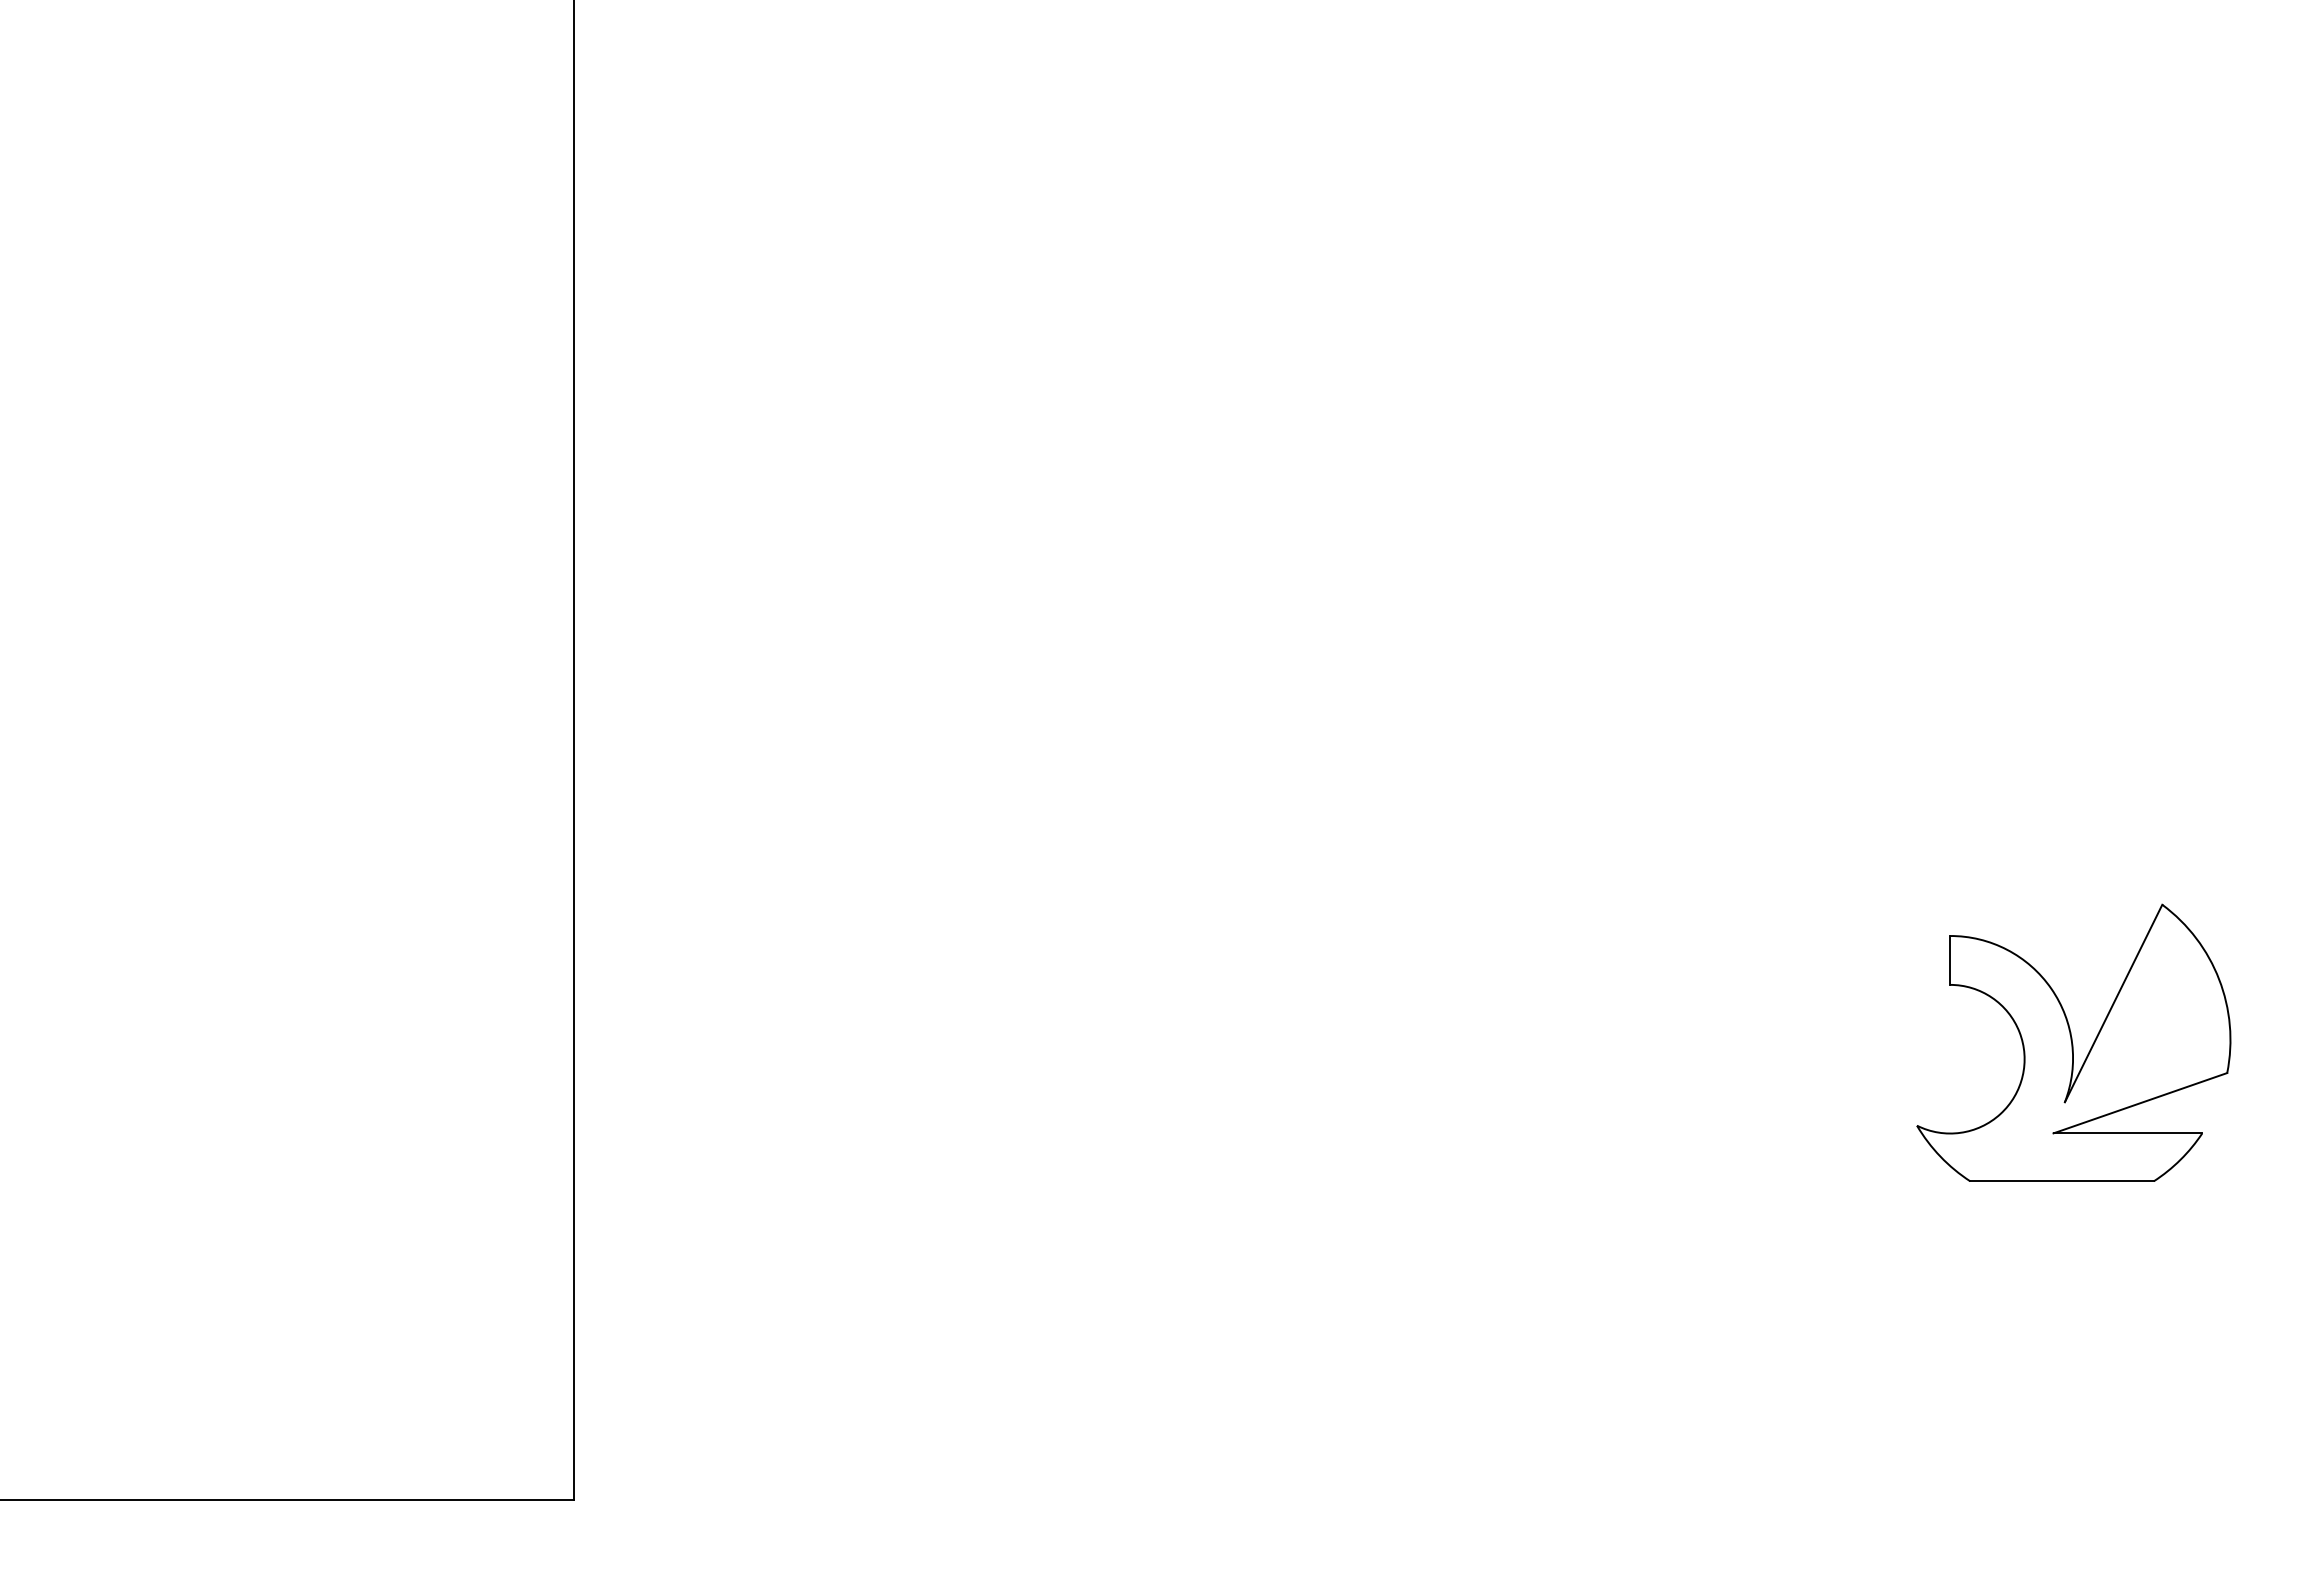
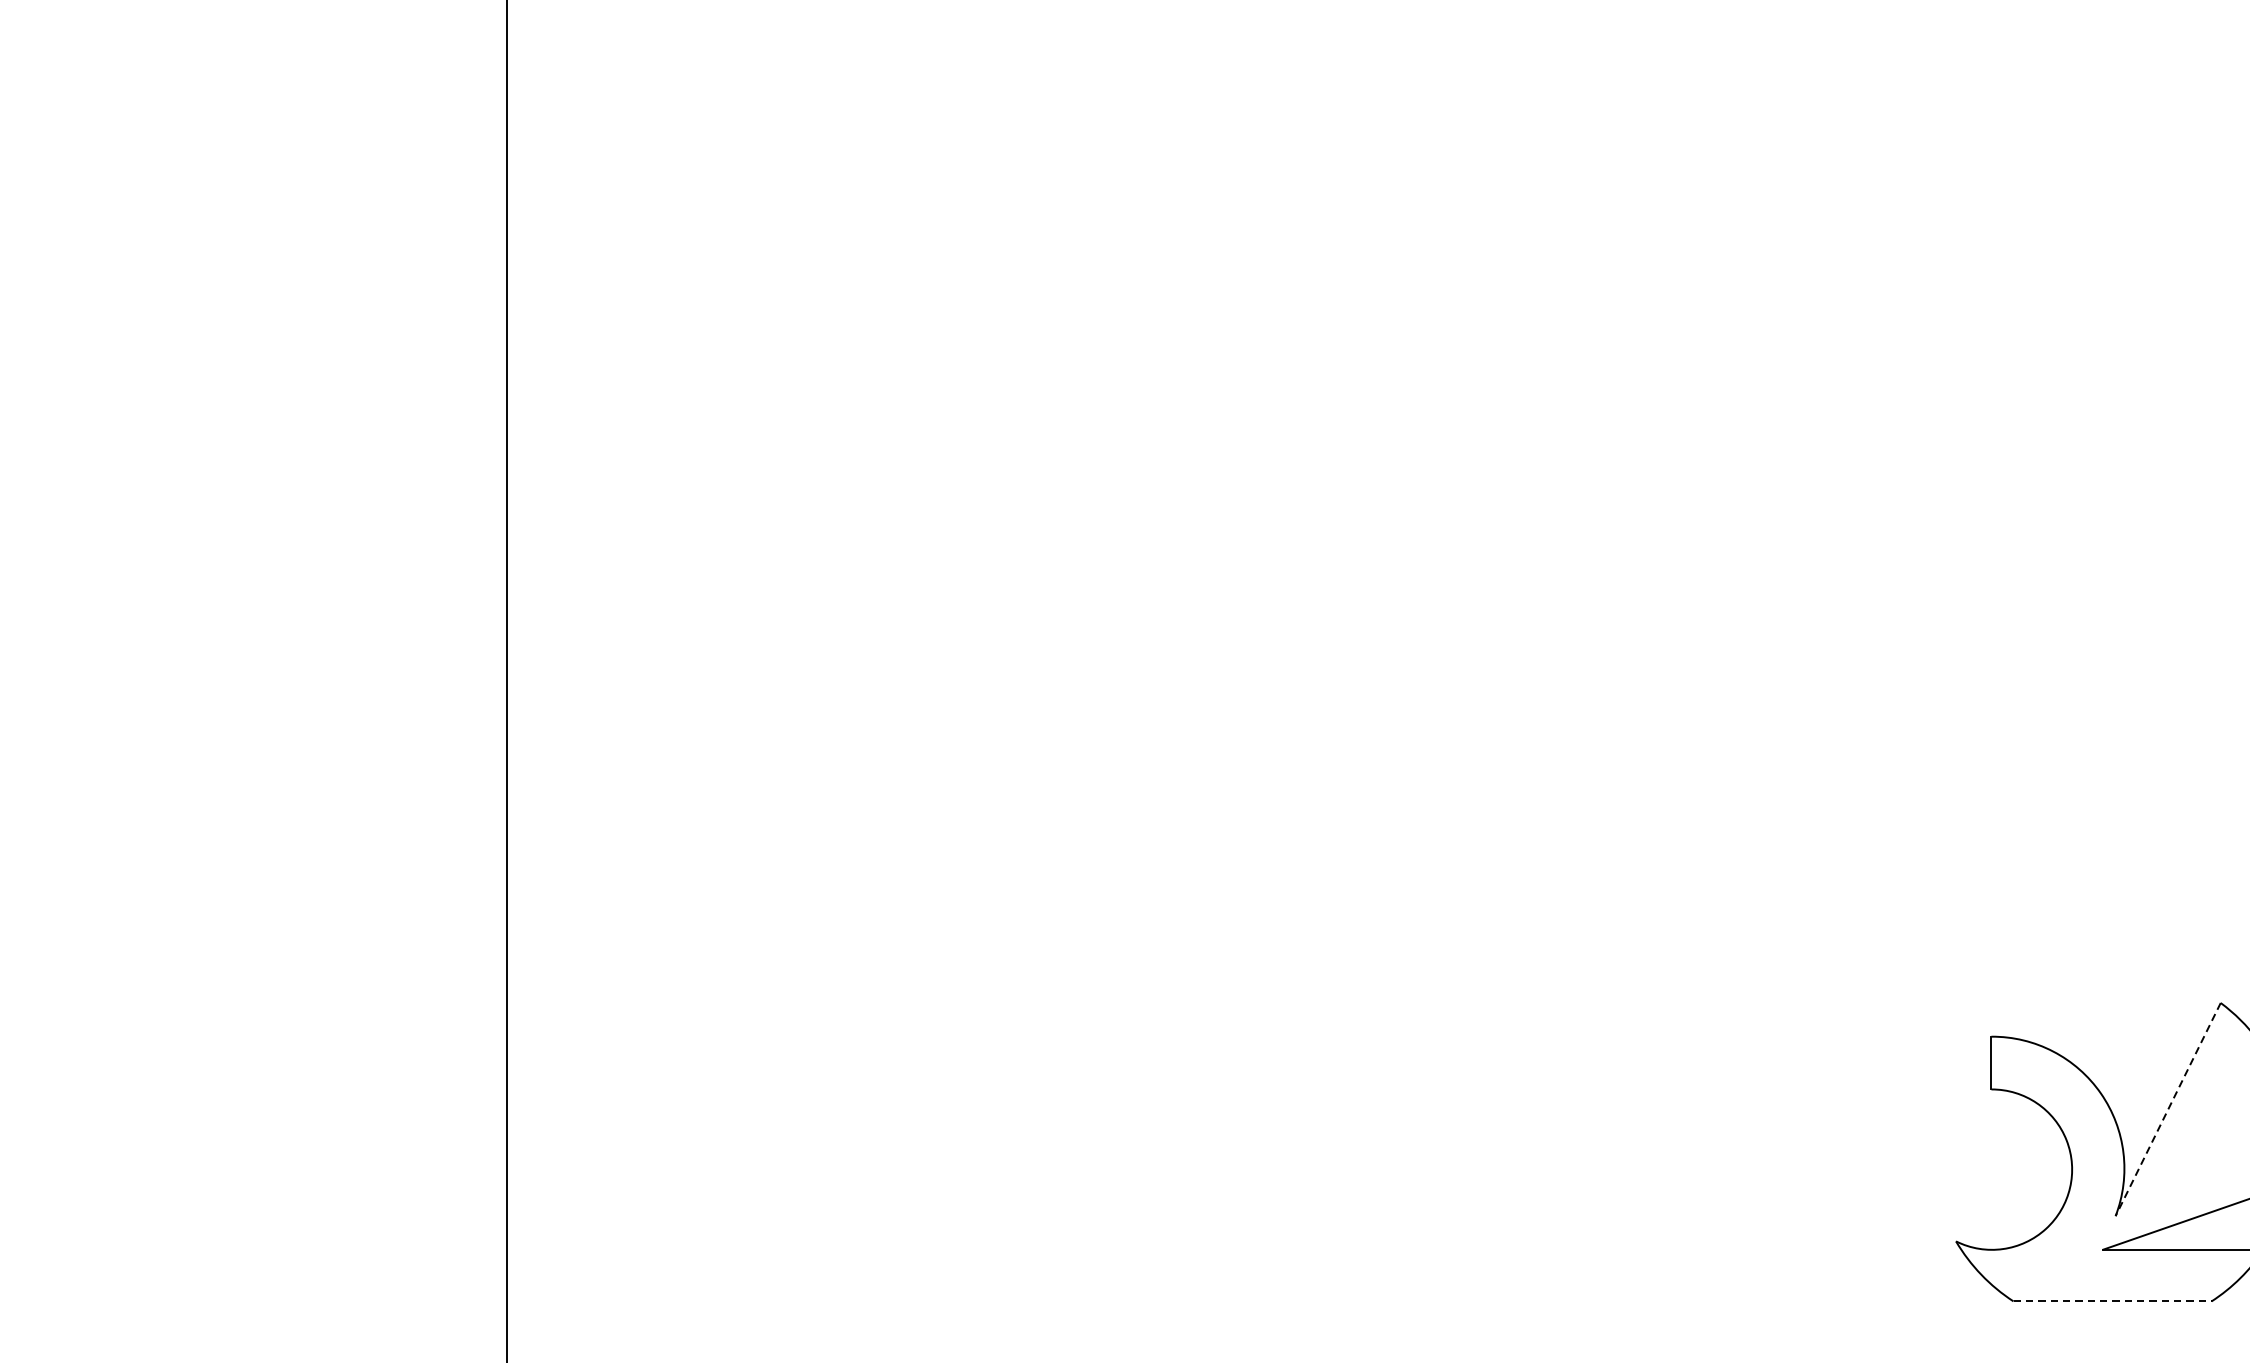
line: (2113, 1003) -> (2168, 1109), solid -> dashed
line: (2062, 1181) -> (2113, 1301), solid -> dashed

